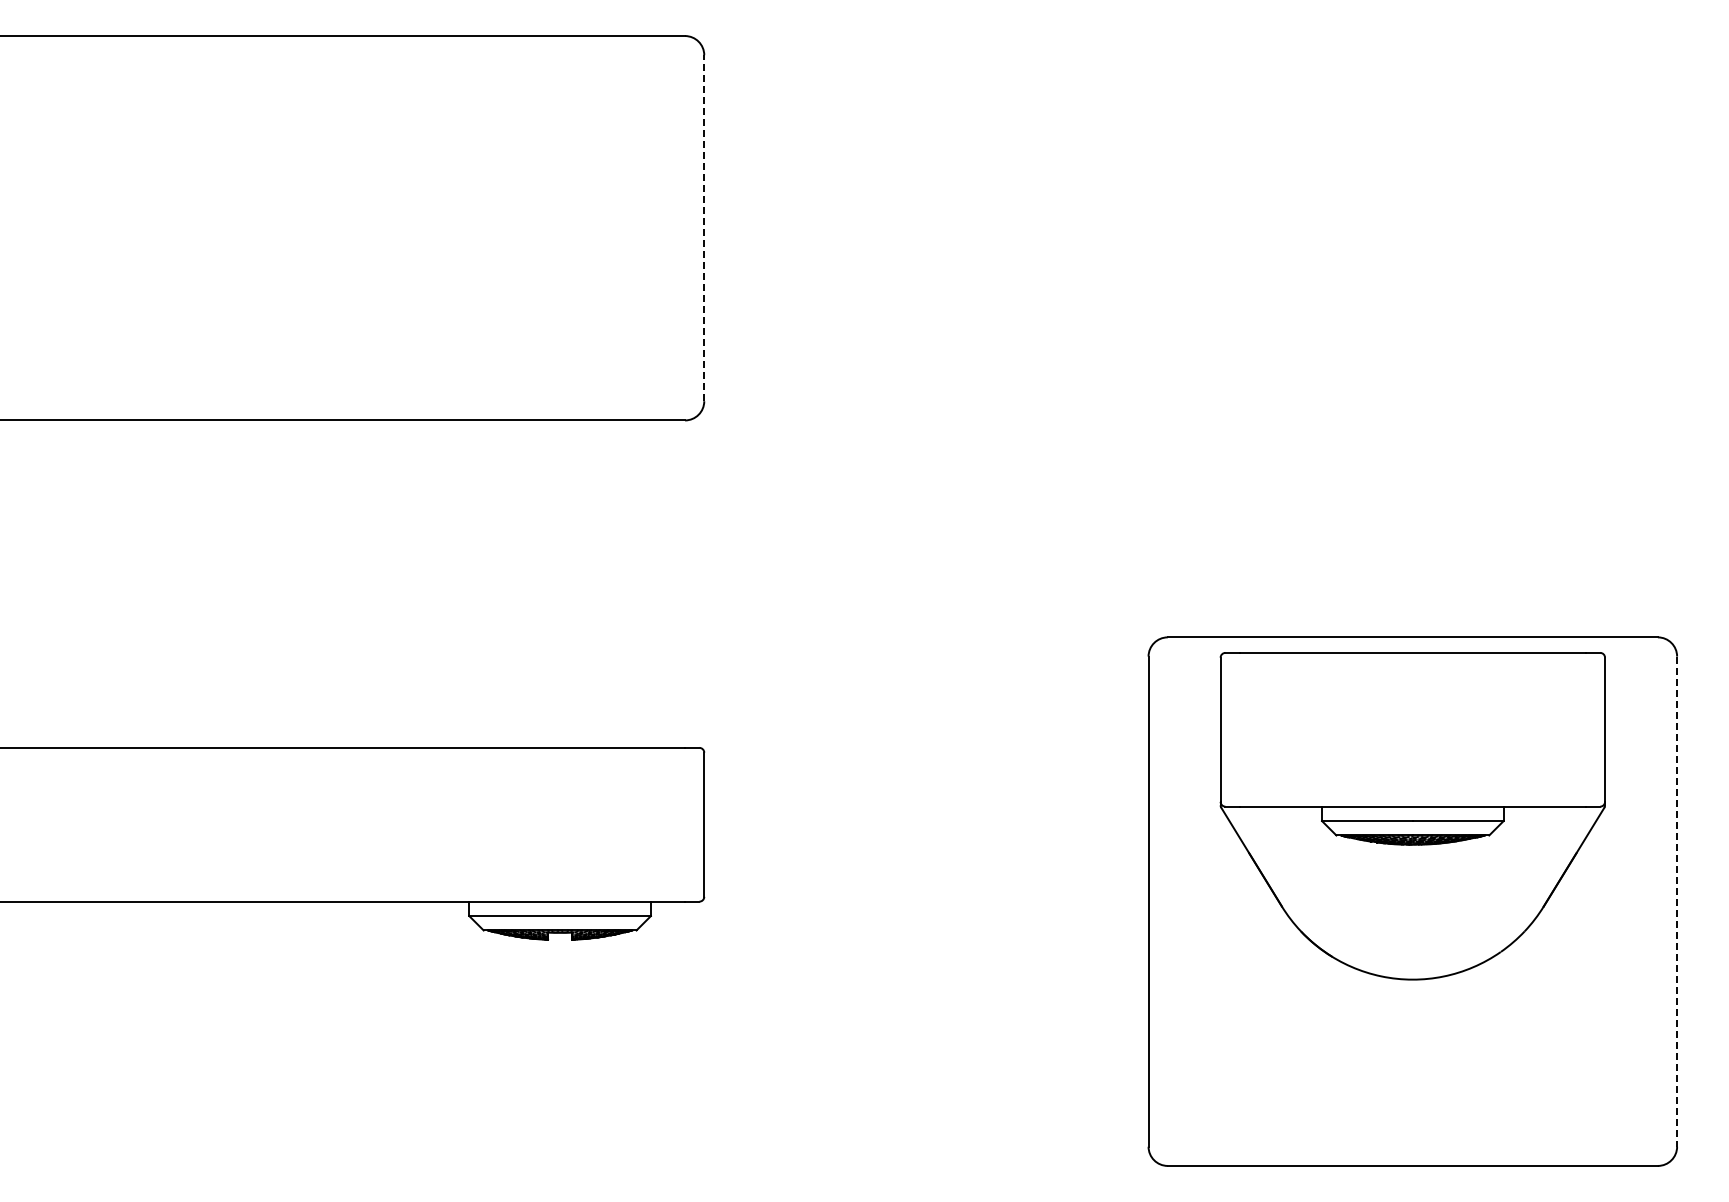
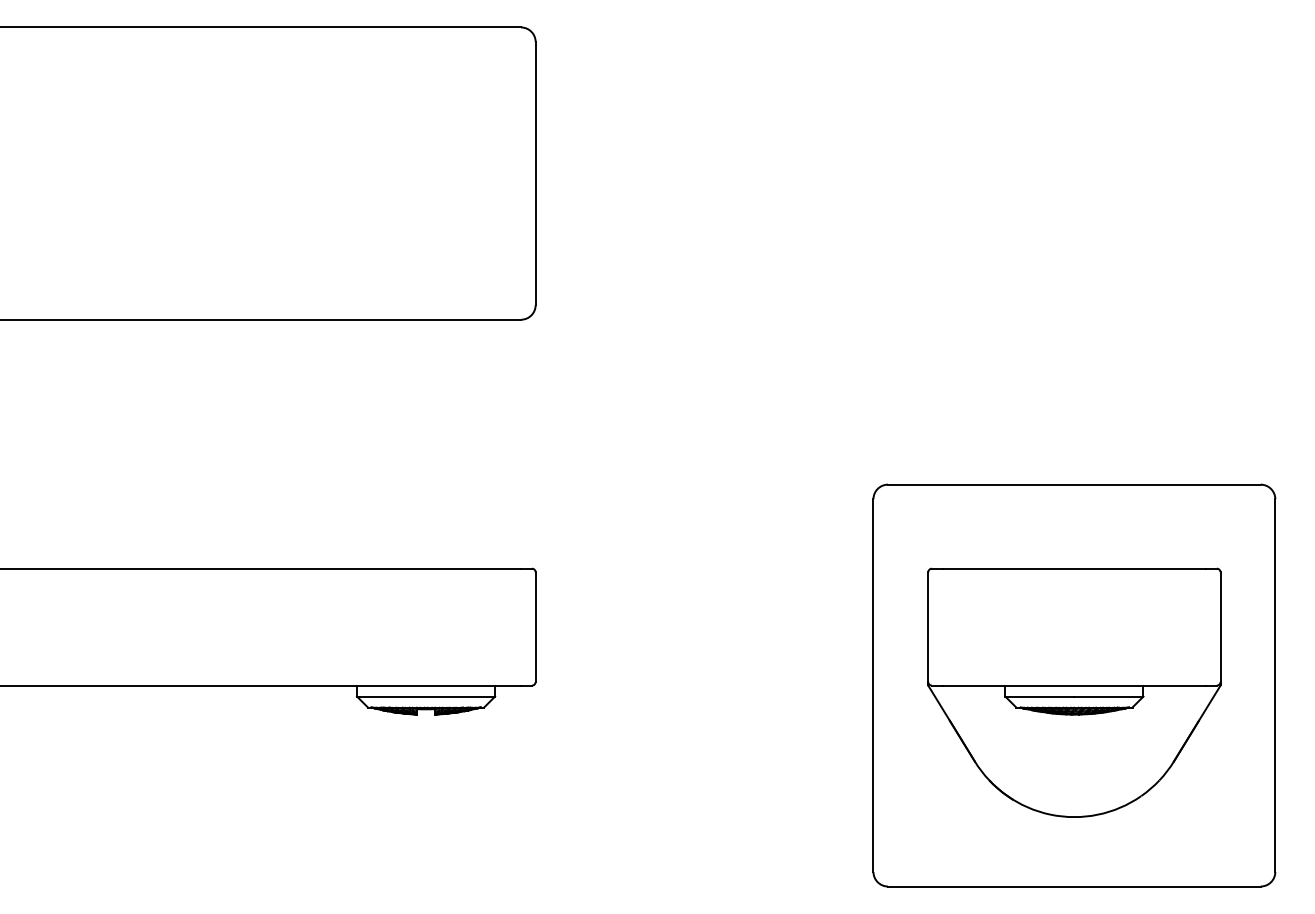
line: (704, 228) -> (535, 173), dashed -> solid
part: (1412, 816) -> (1074, 693), moved
line: (1677, 902) -> (1275, 686), dashed -> solid

